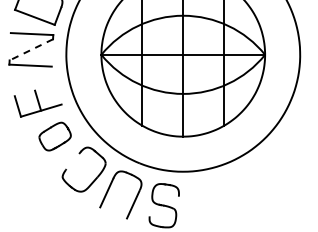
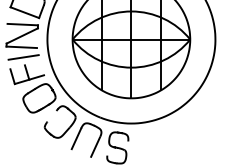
line: (30, 50) -> (21, 36), dashed -> solid
line: (33, 79) -> (23, 57), added
part: (54, 136) -> (38, 98), size x1.43

